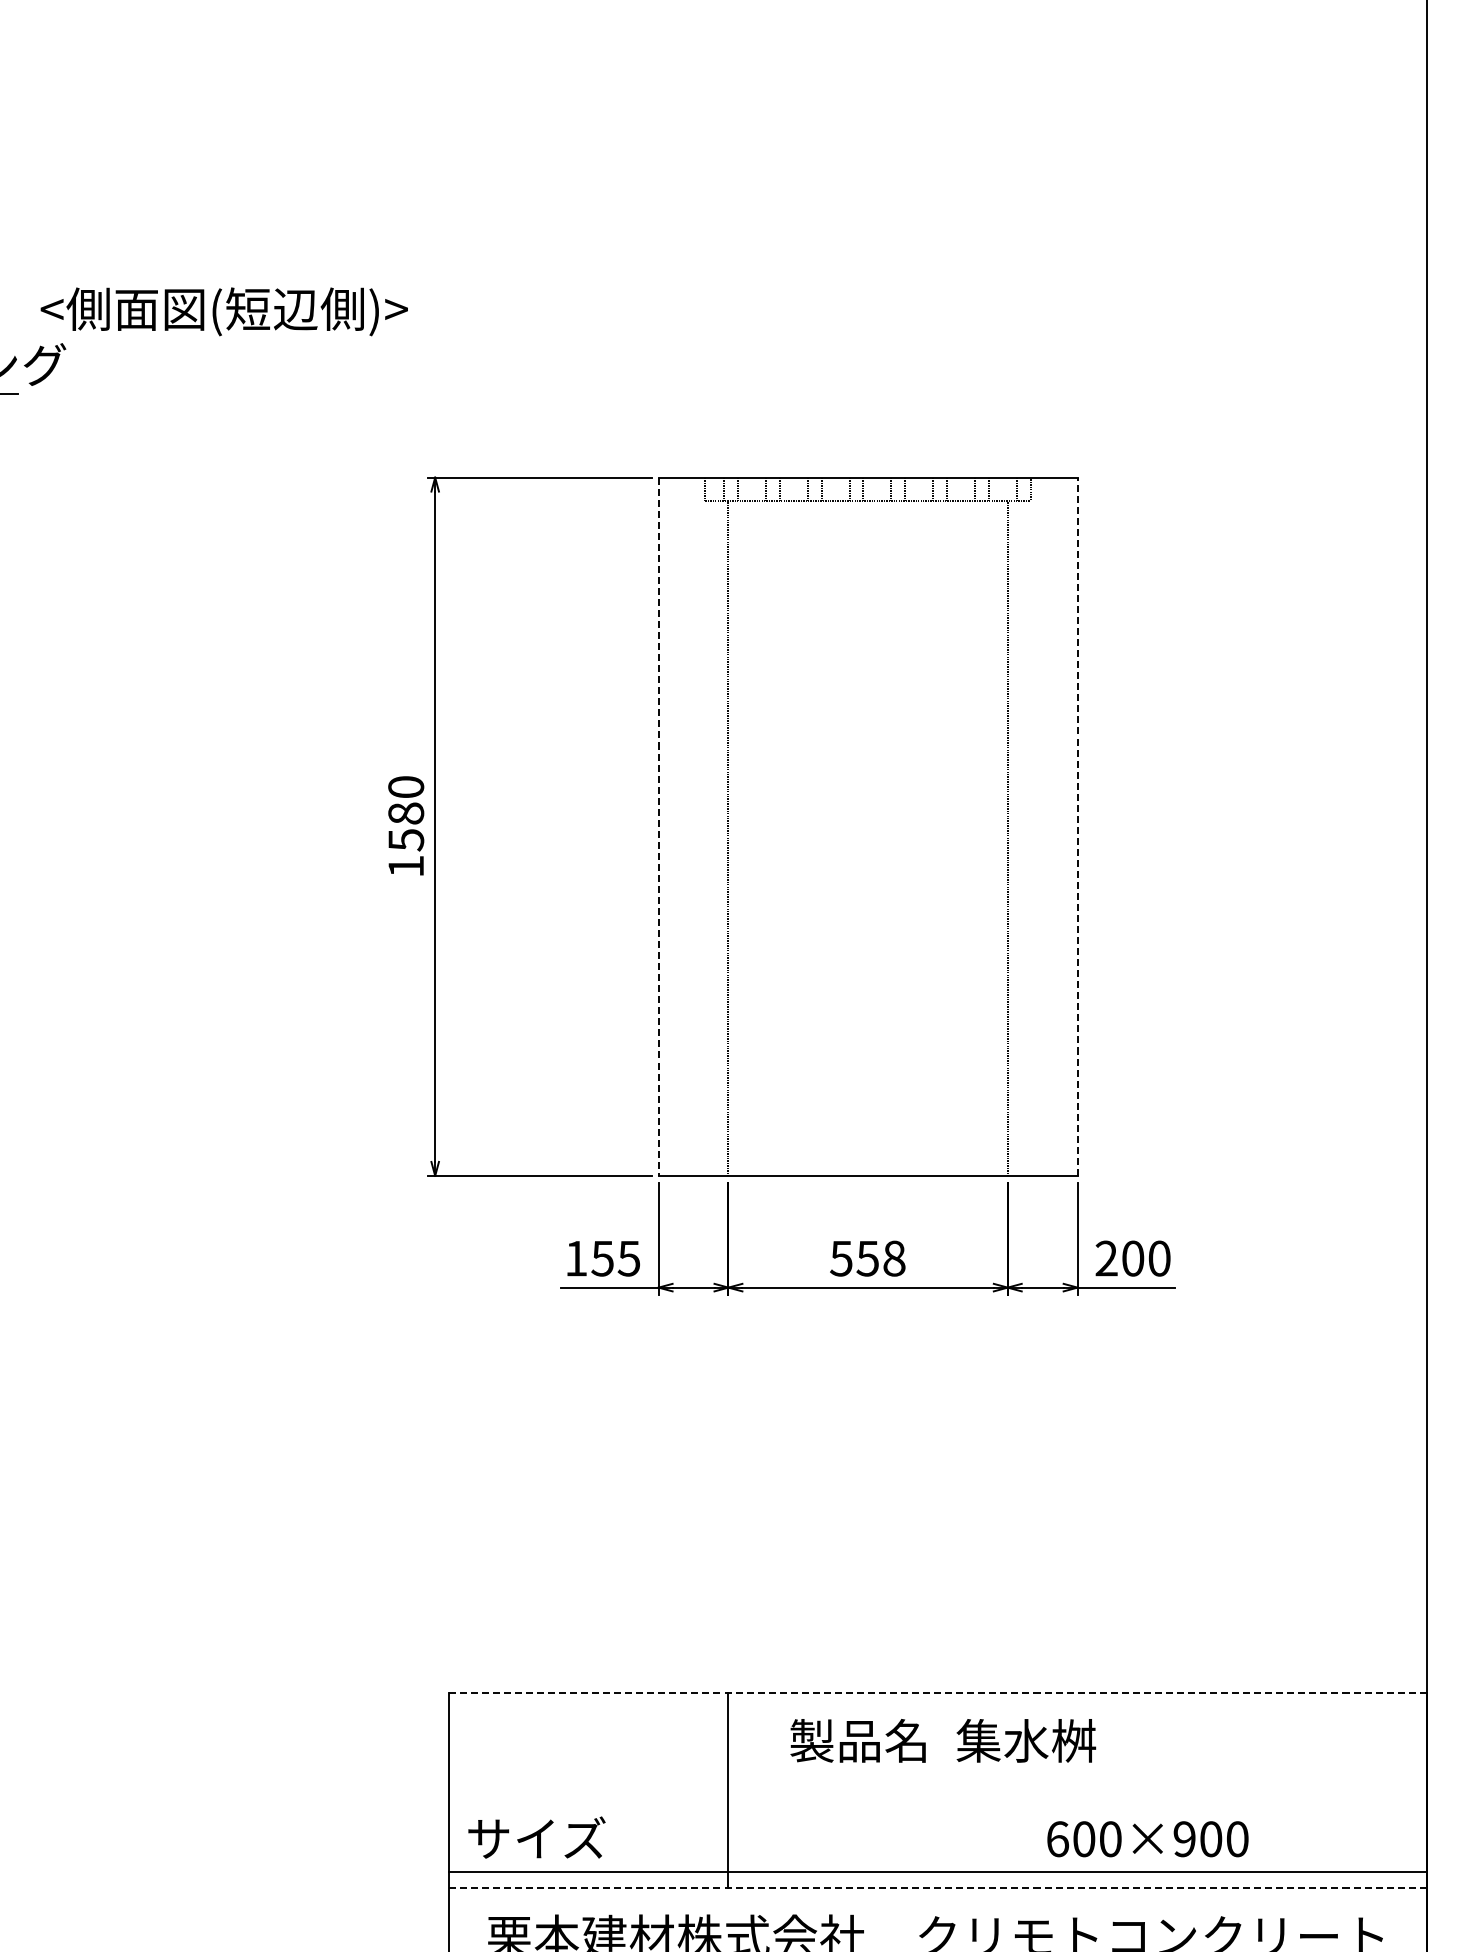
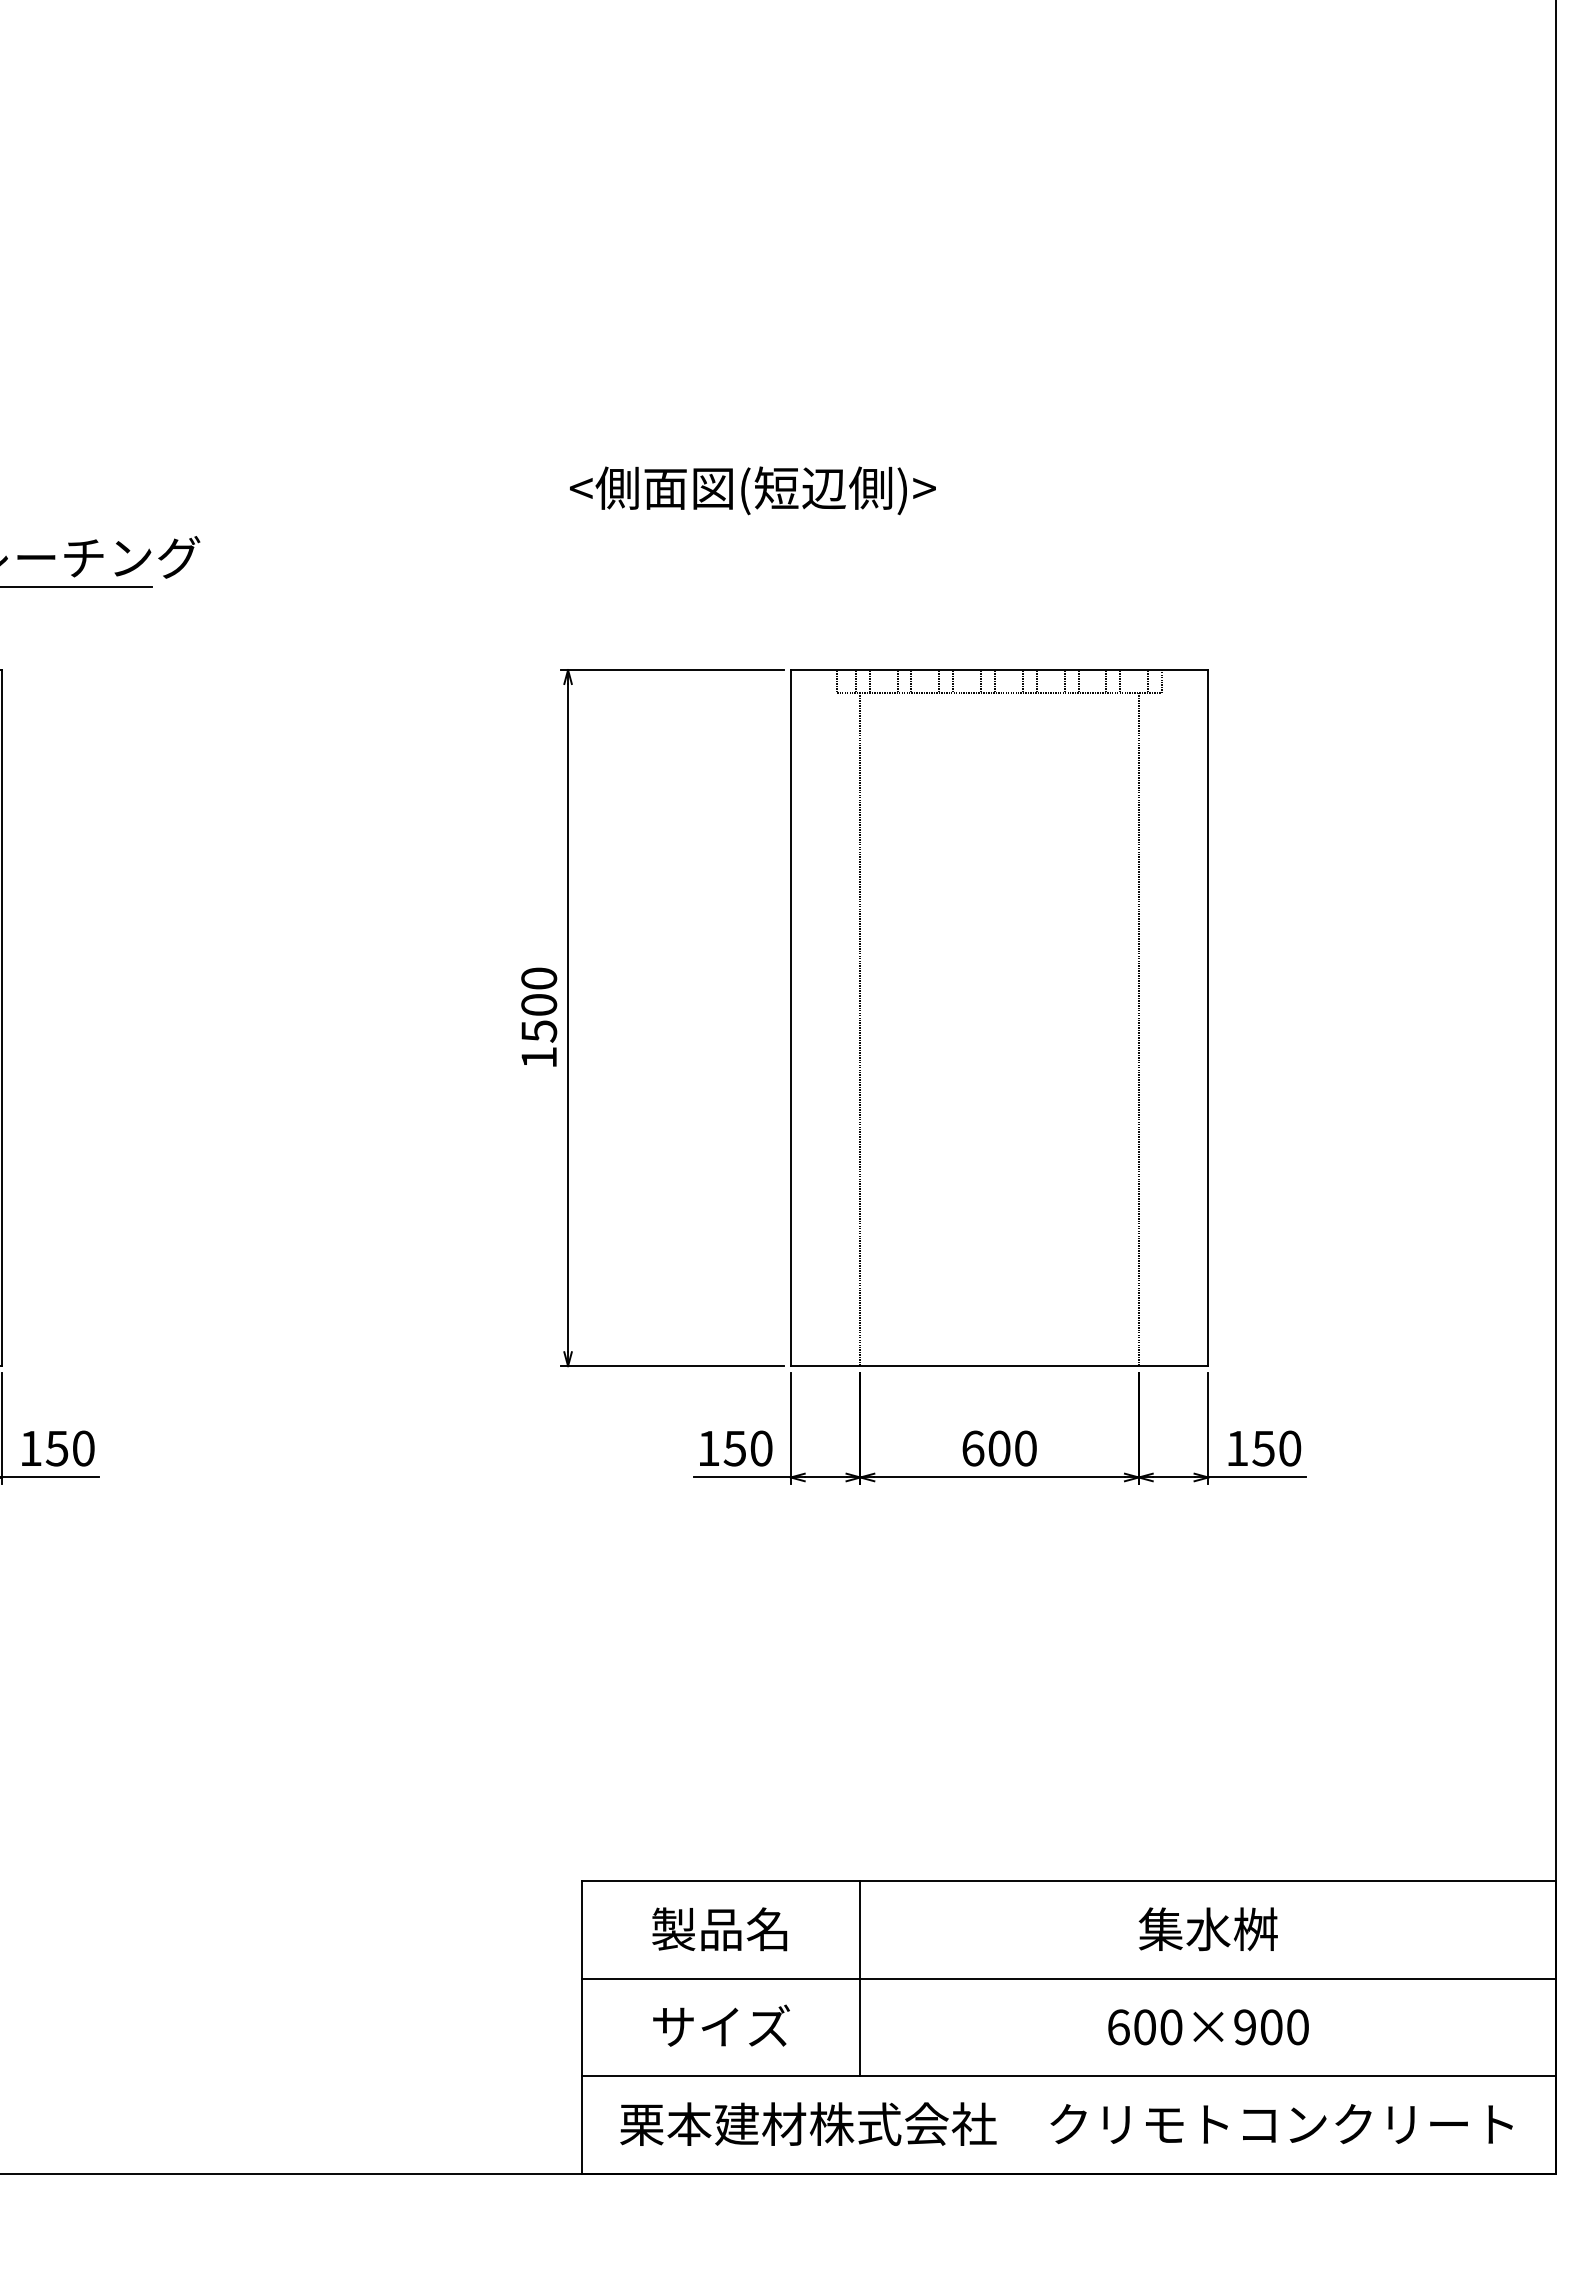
text: (223, 311) -> (752, 490), moved
text: (406, 813) -> (539, 1004), 1580 -> 1500
line: (1077, 826) -> (1208, 1017), dashed -> solid
line: (658, 827) -> (790, 1018), dashed -> solid
text: (629, 1258) -> (761, 1448), 155 -> 150
text: (866, 1258) -> (998, 1448), 558 -> 600
text: (1119, 1258) -> (1250, 1448), 200 -> 150
line: (937, 1692) -> (1068, 1881), dashed -> solid
text: (857, 1741) -> (719, 1929), moved
text: (1025, 1741) -> (1207, 1929), moved
text: (536, 1837) -> (721, 2025), moved
text: (1147, 1839) -> (1208, 2027), moved
line: (938, 1871) -> (1069, 1978), moved
line: (937, 1888) -> (1068, 2076), dashed -> solid

